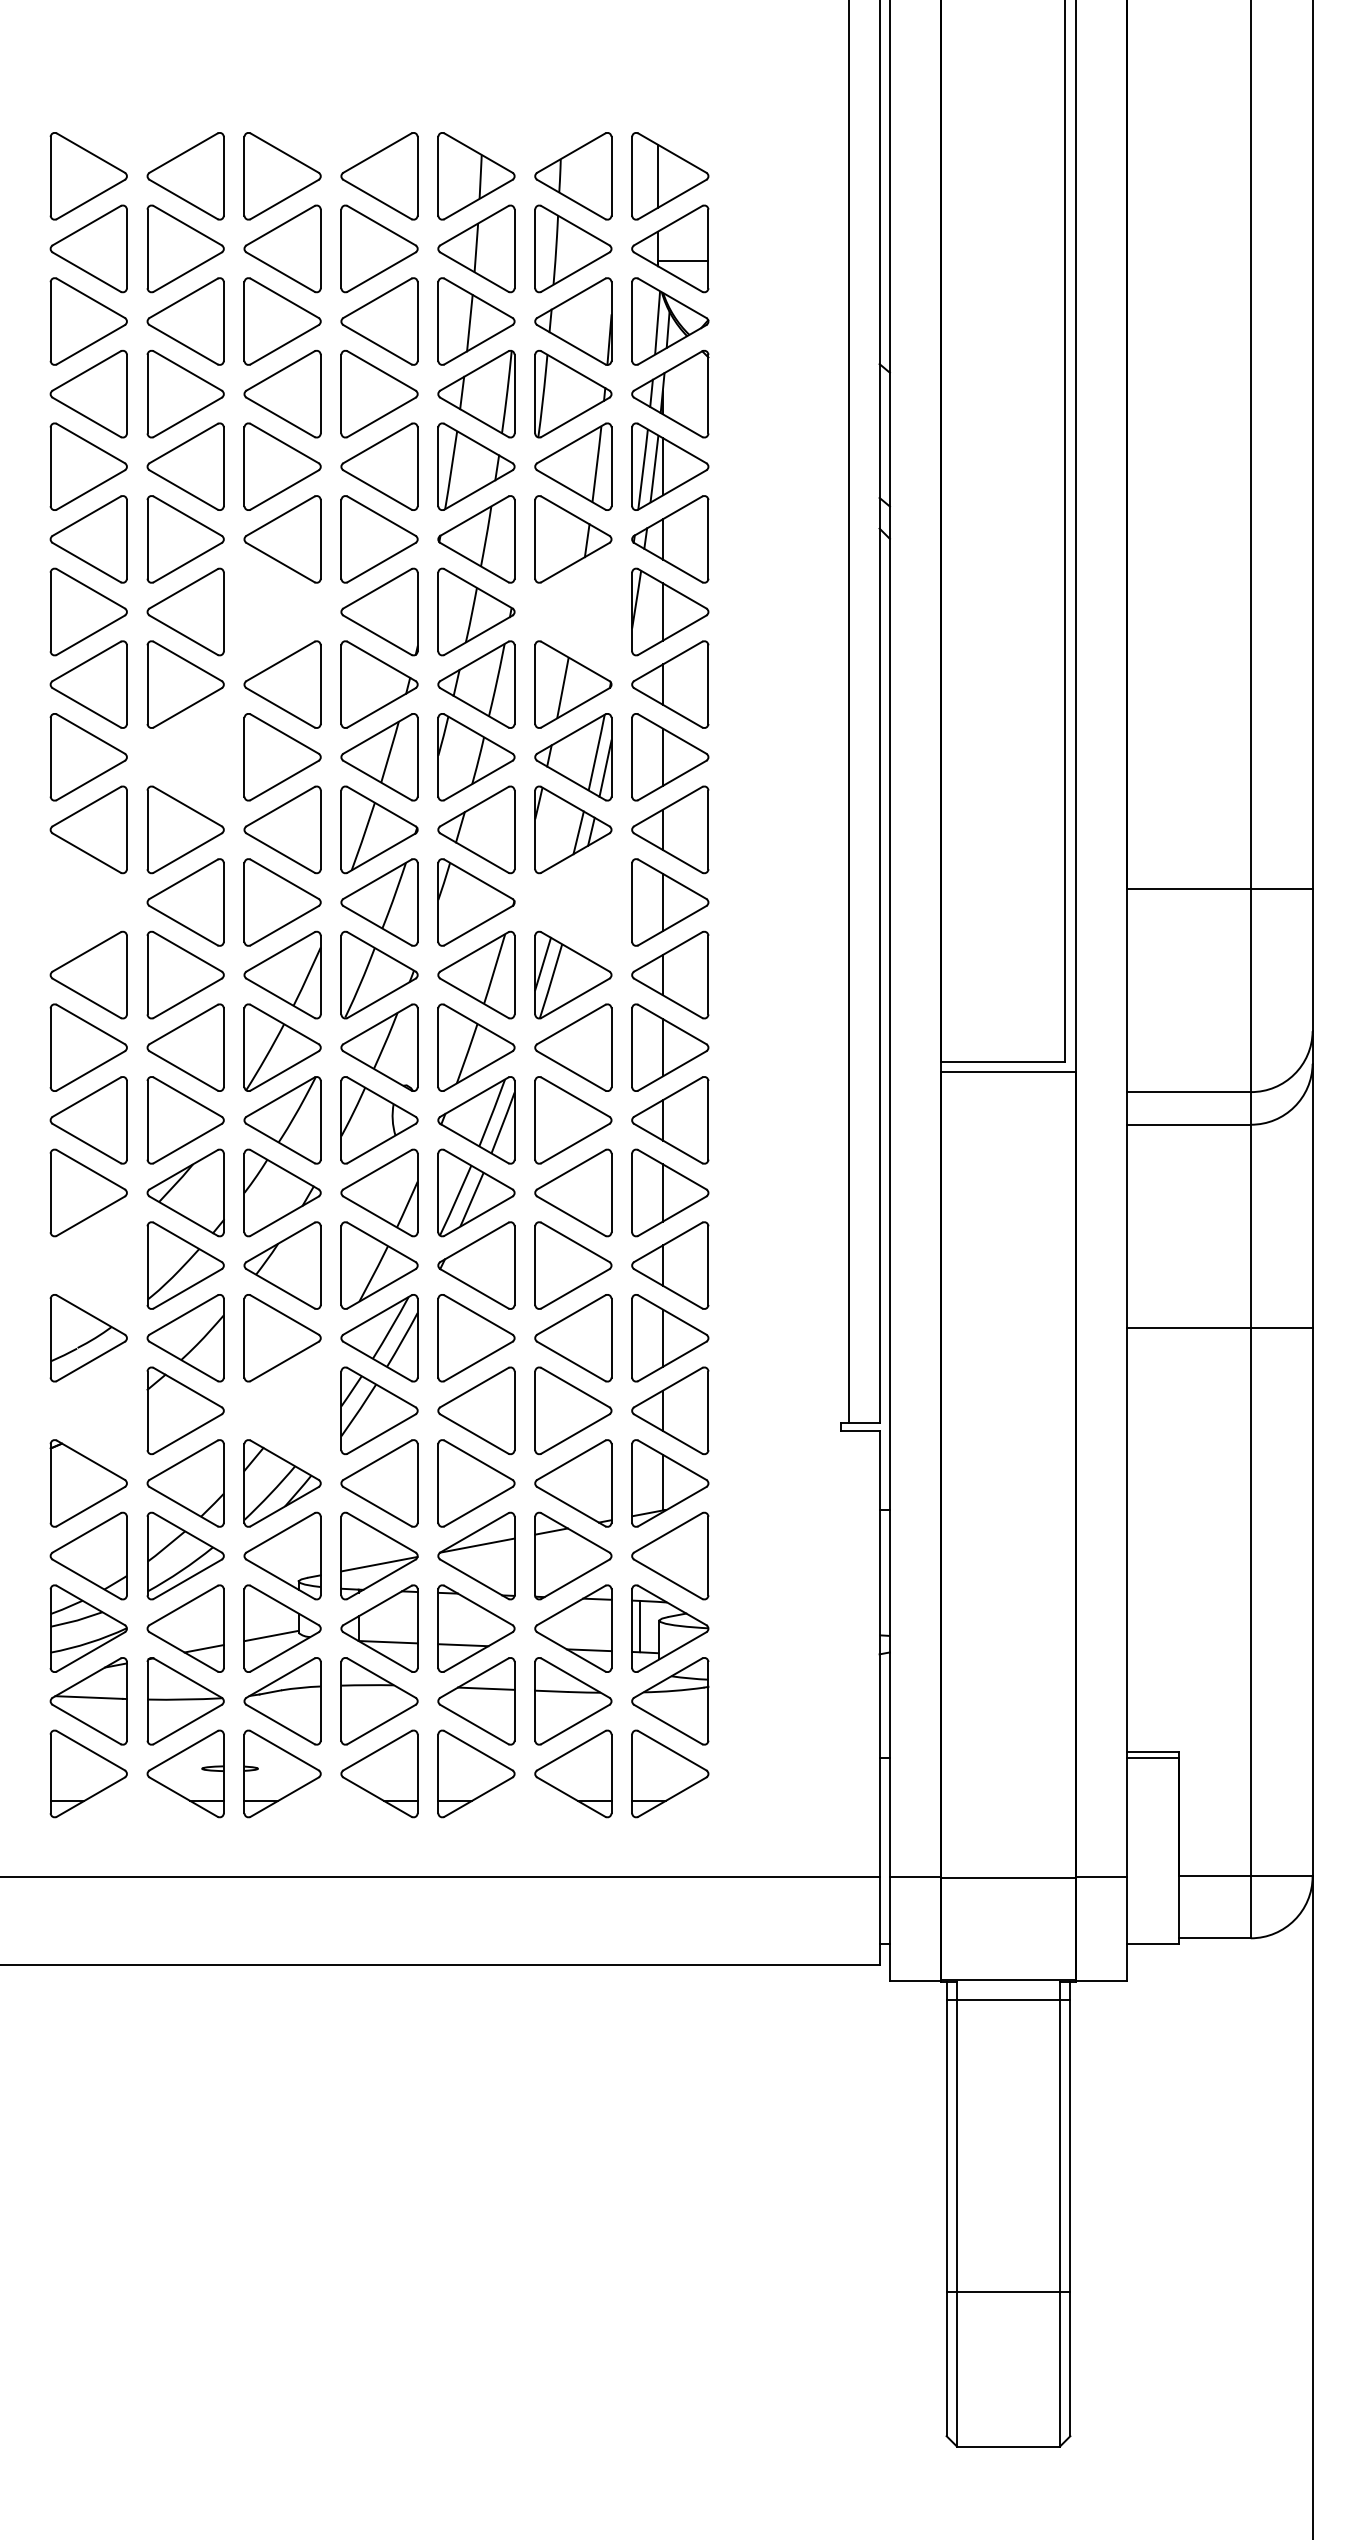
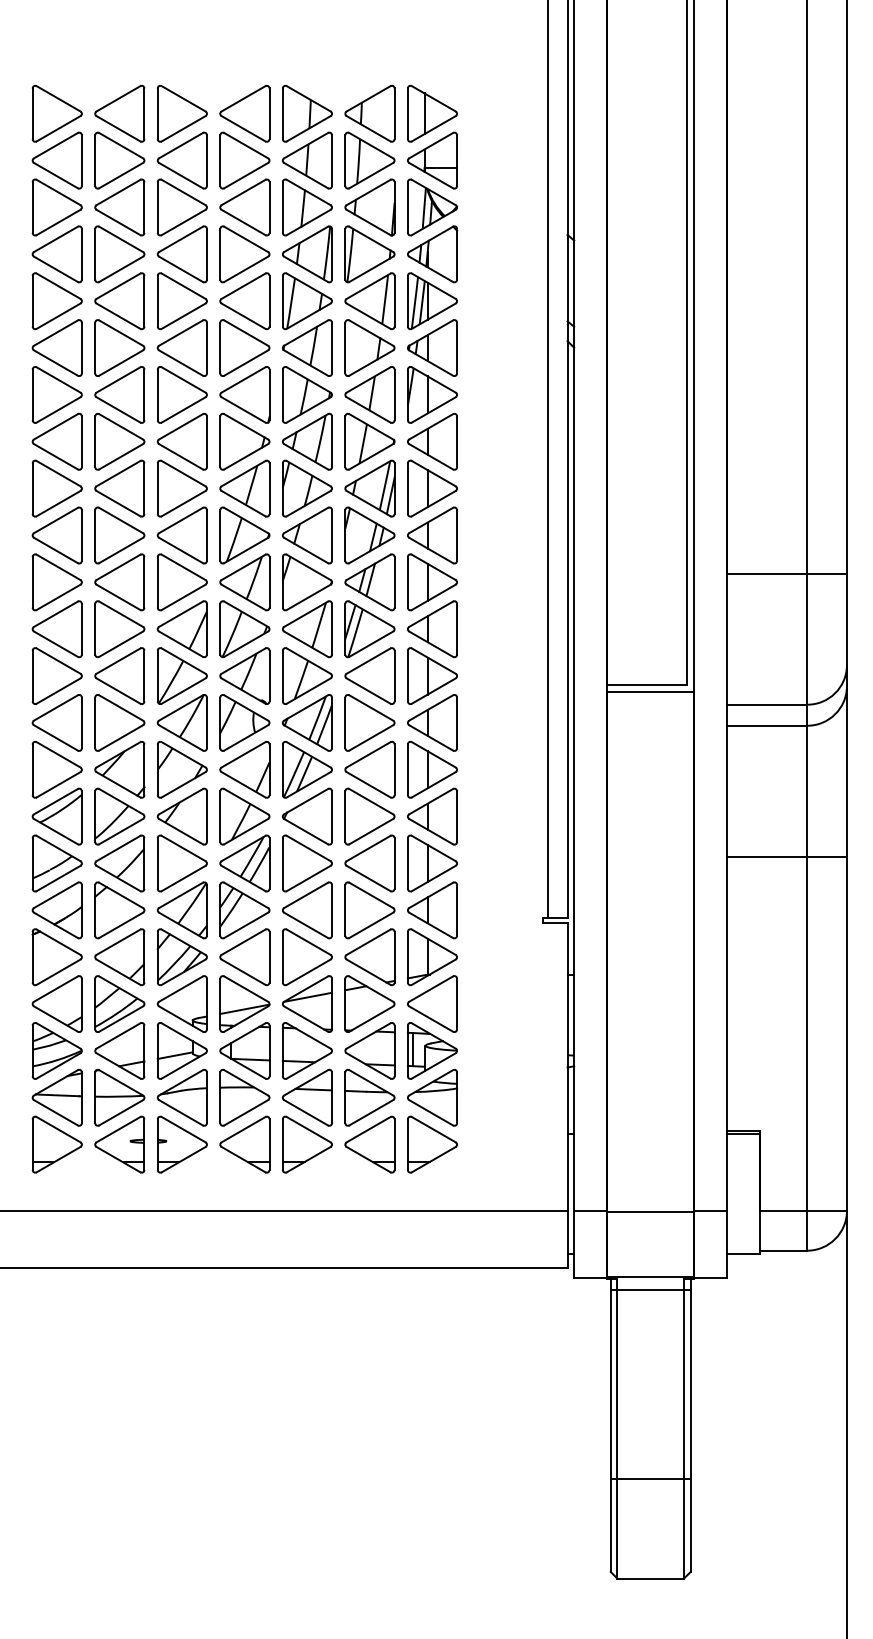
part: (282, 611) -> (182, 394), added
part: (572, 611) -> (369, 394), added
part: (185, 757) -> (119, 488), added
part: (87, 902) -> (56, 582), added
part: (572, 902) -> (369, 582), added
part: (87, 1265) -> (56, 816), added
part: (87, 1411) -> (56, 910), added
part: (281, 1411) -> (181, 910), added

